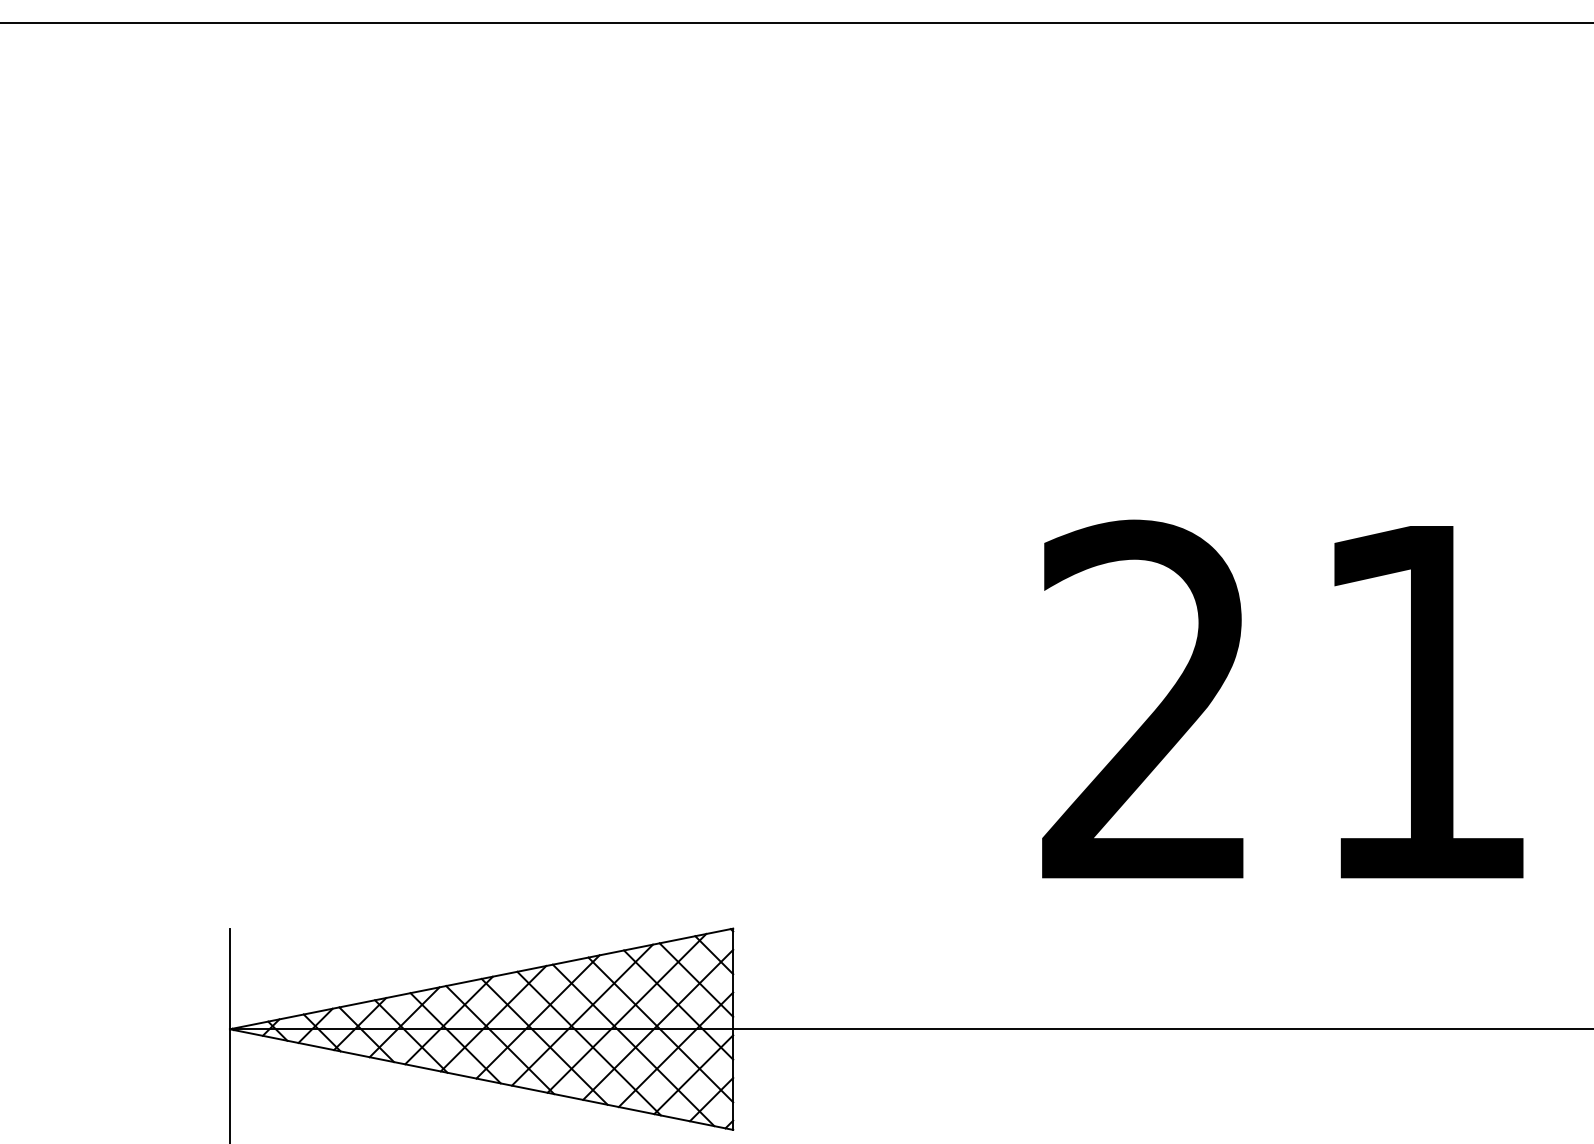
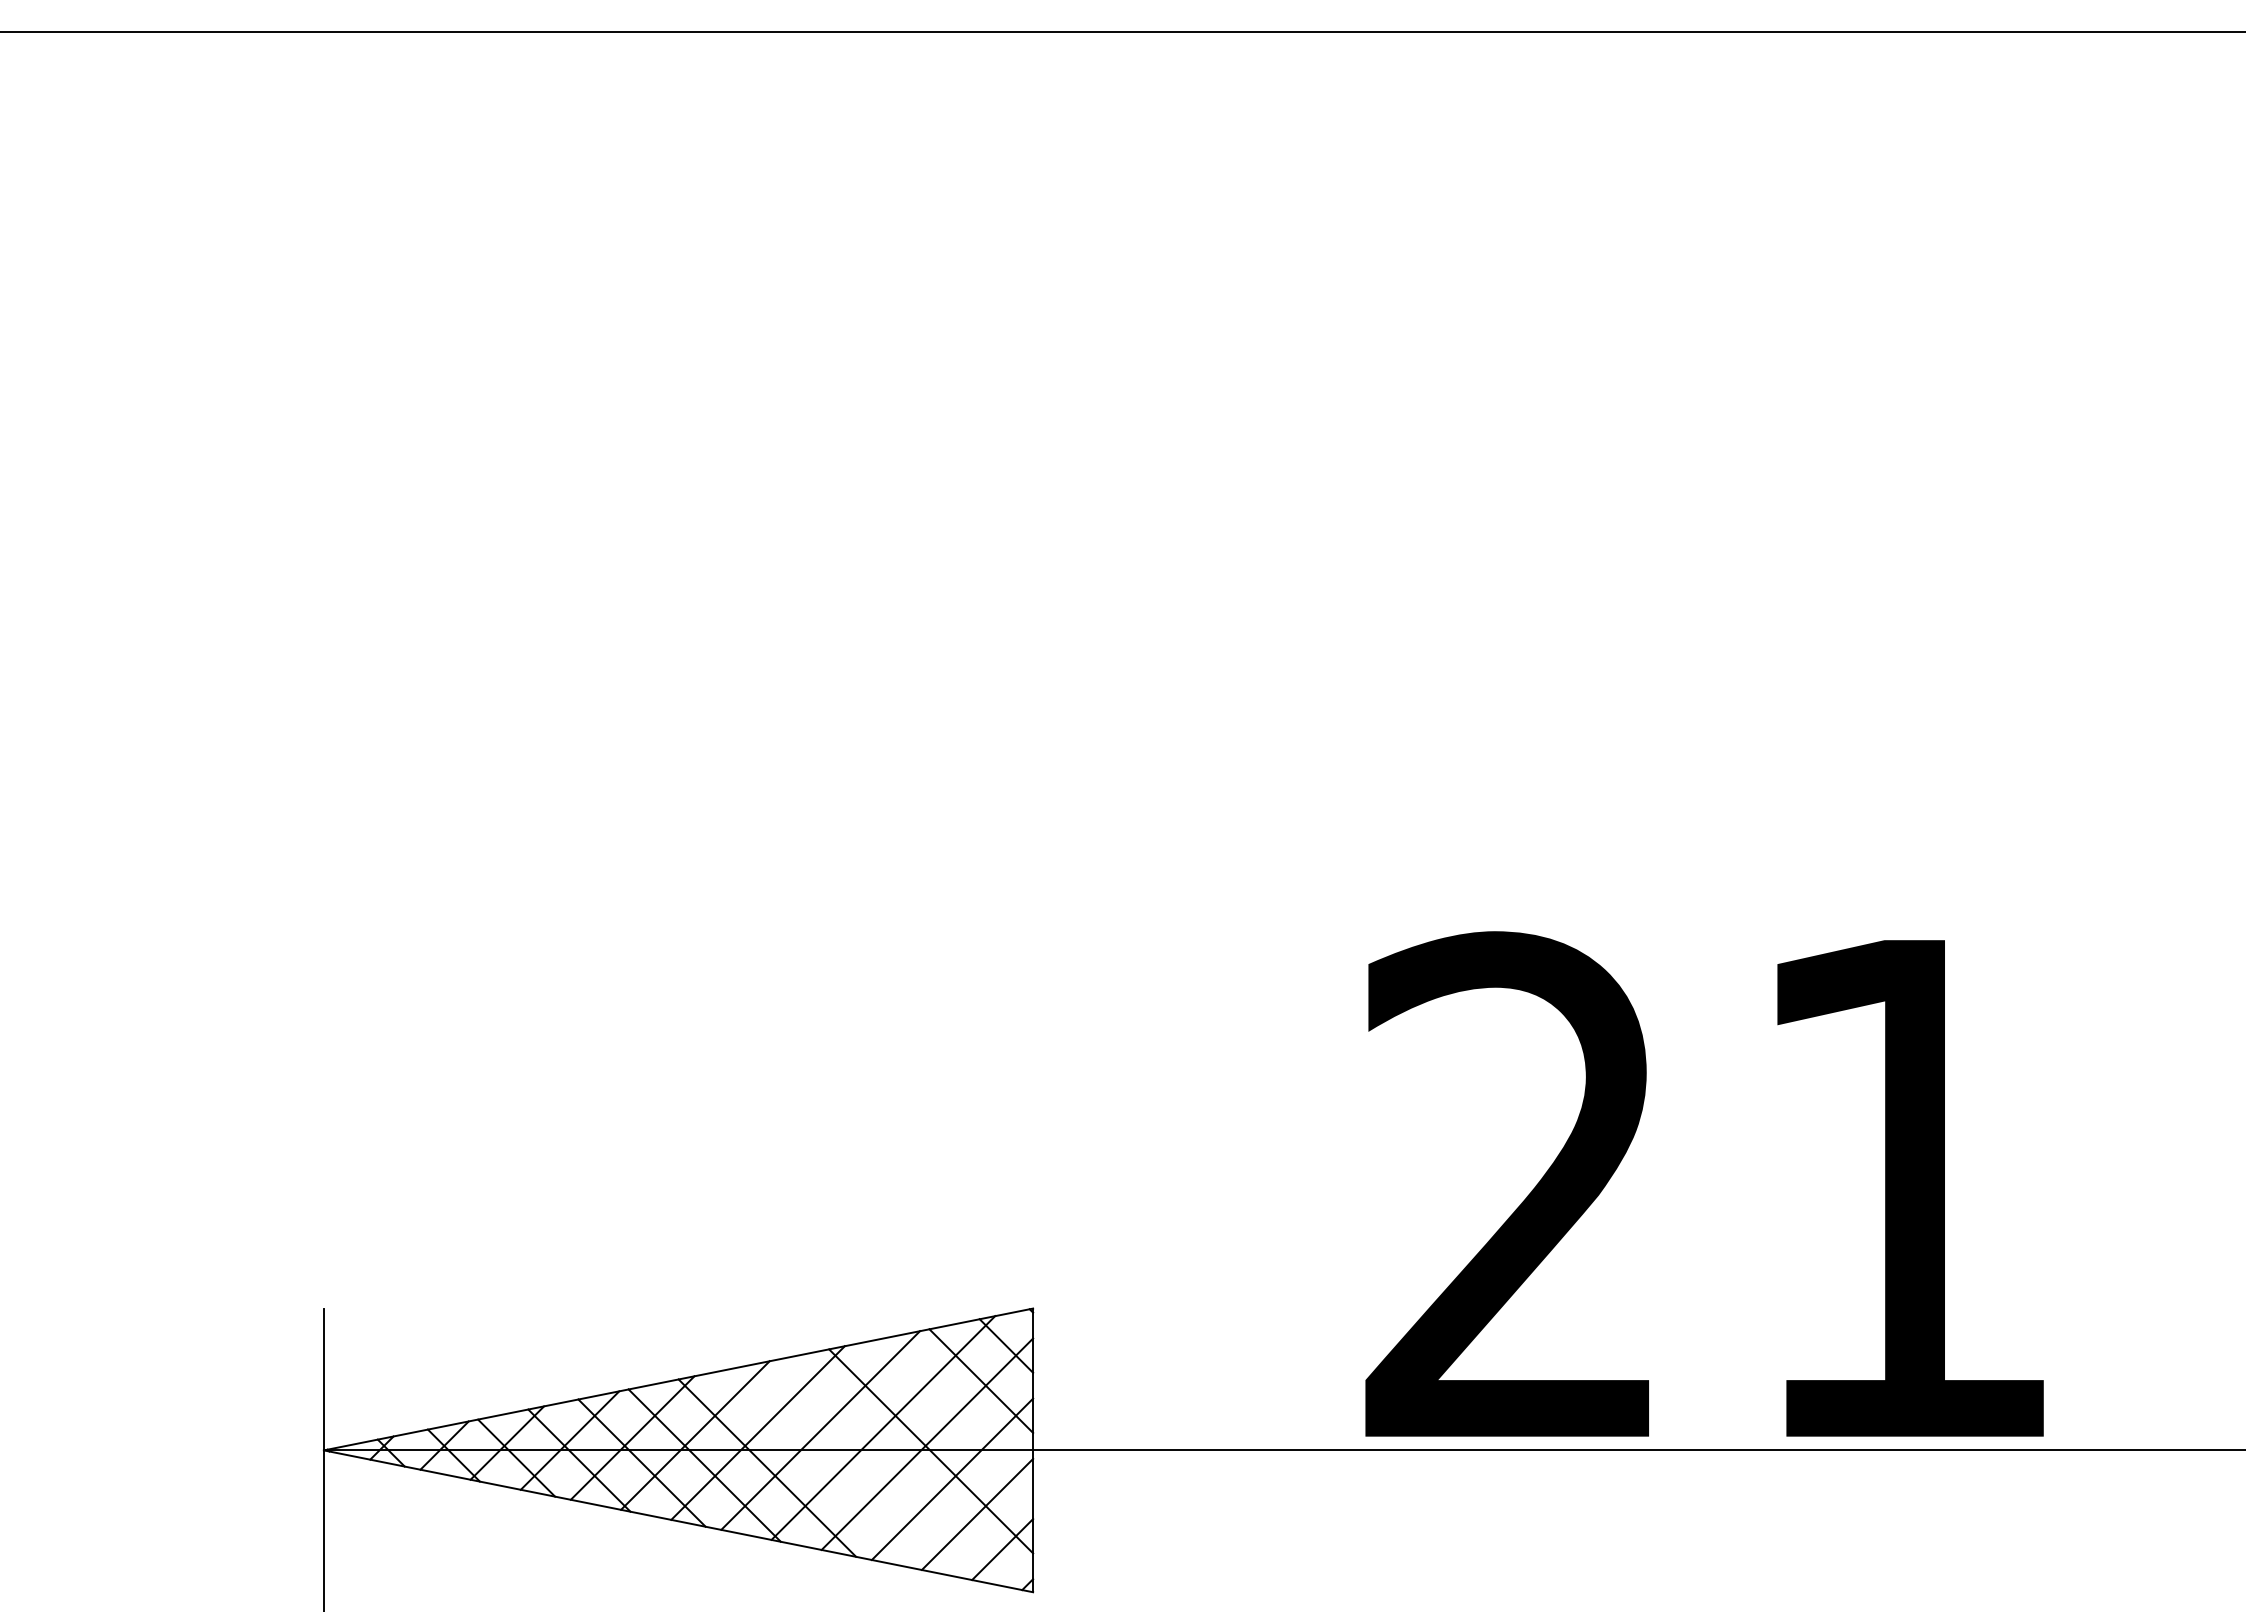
text: (1282, 698) -> (1704, 1183), moved
line: (678, 1005) -> (956, 1416), removed
line: (588, 1043) -> (829, 1470), removed
line: (633, 1044) -> (892, 1472), removed

